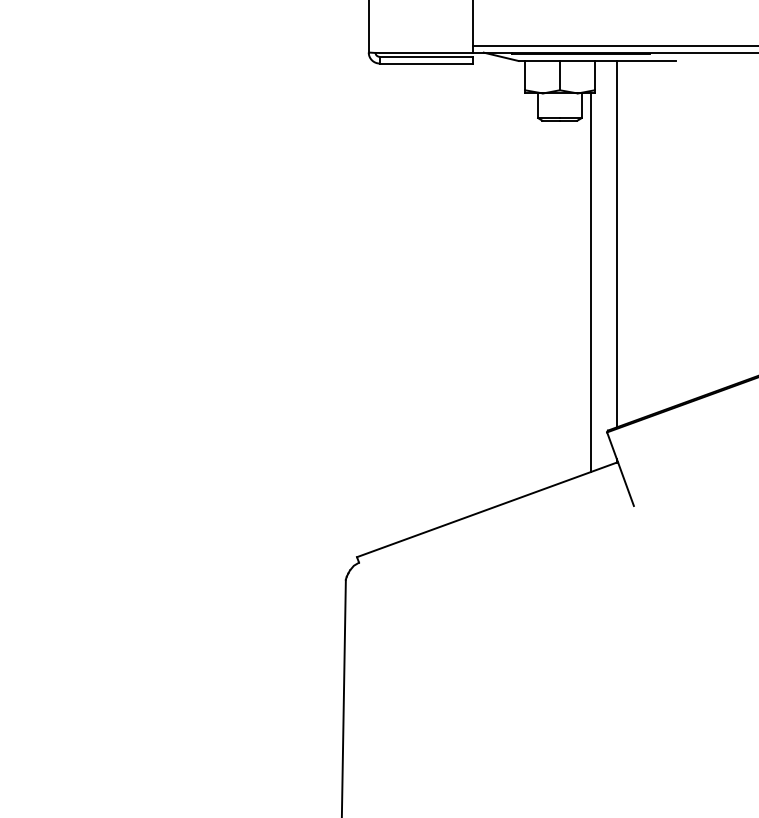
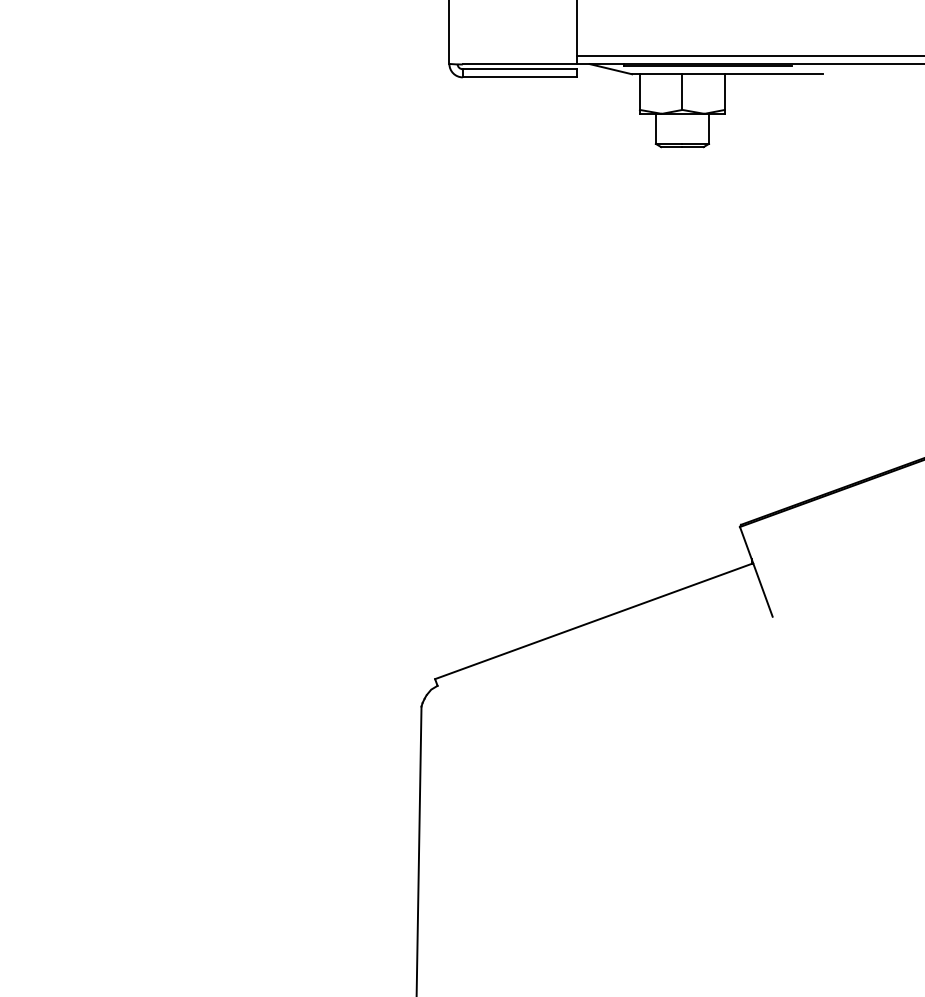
line: (616, 244) -> (751, 297), removed
line: (590, 282) -> (719, 344), removed

